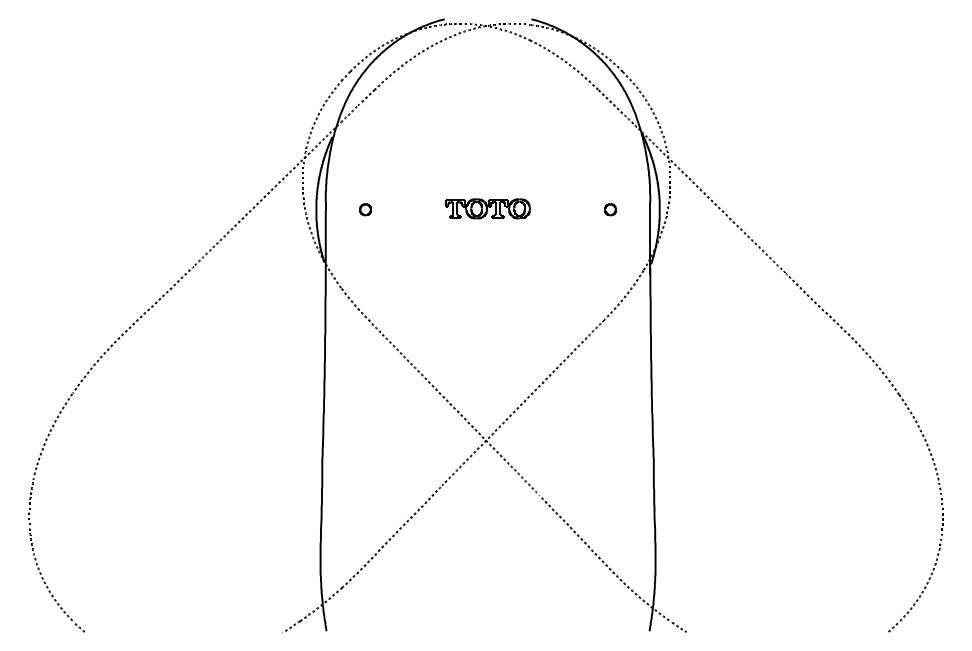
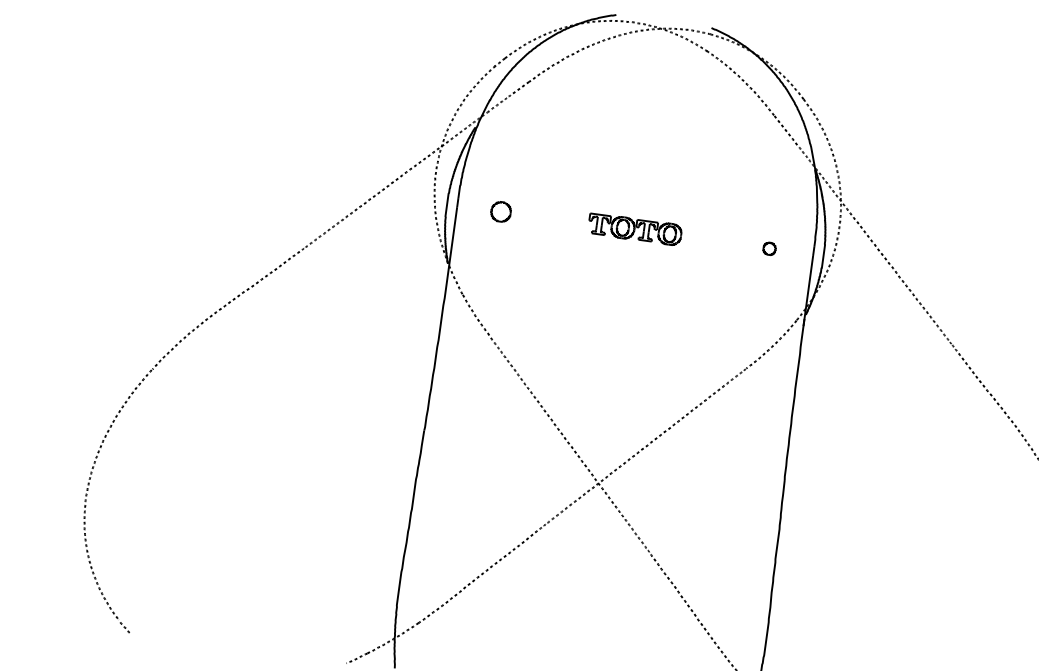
part: (365, 209) -> (500, 211), size x1.6

